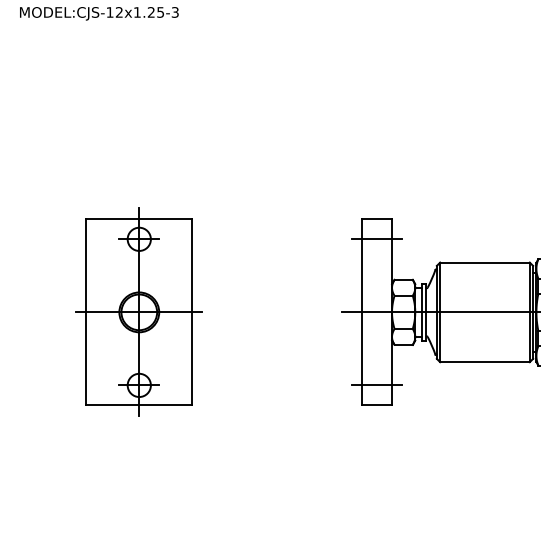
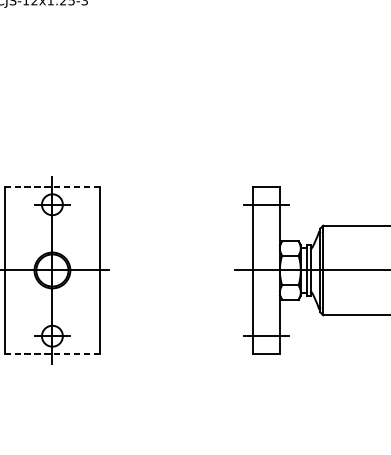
line: (139, 219) -> (52, 186), solid -> dashed
line: (139, 405) -> (52, 354), solid -> dashed

